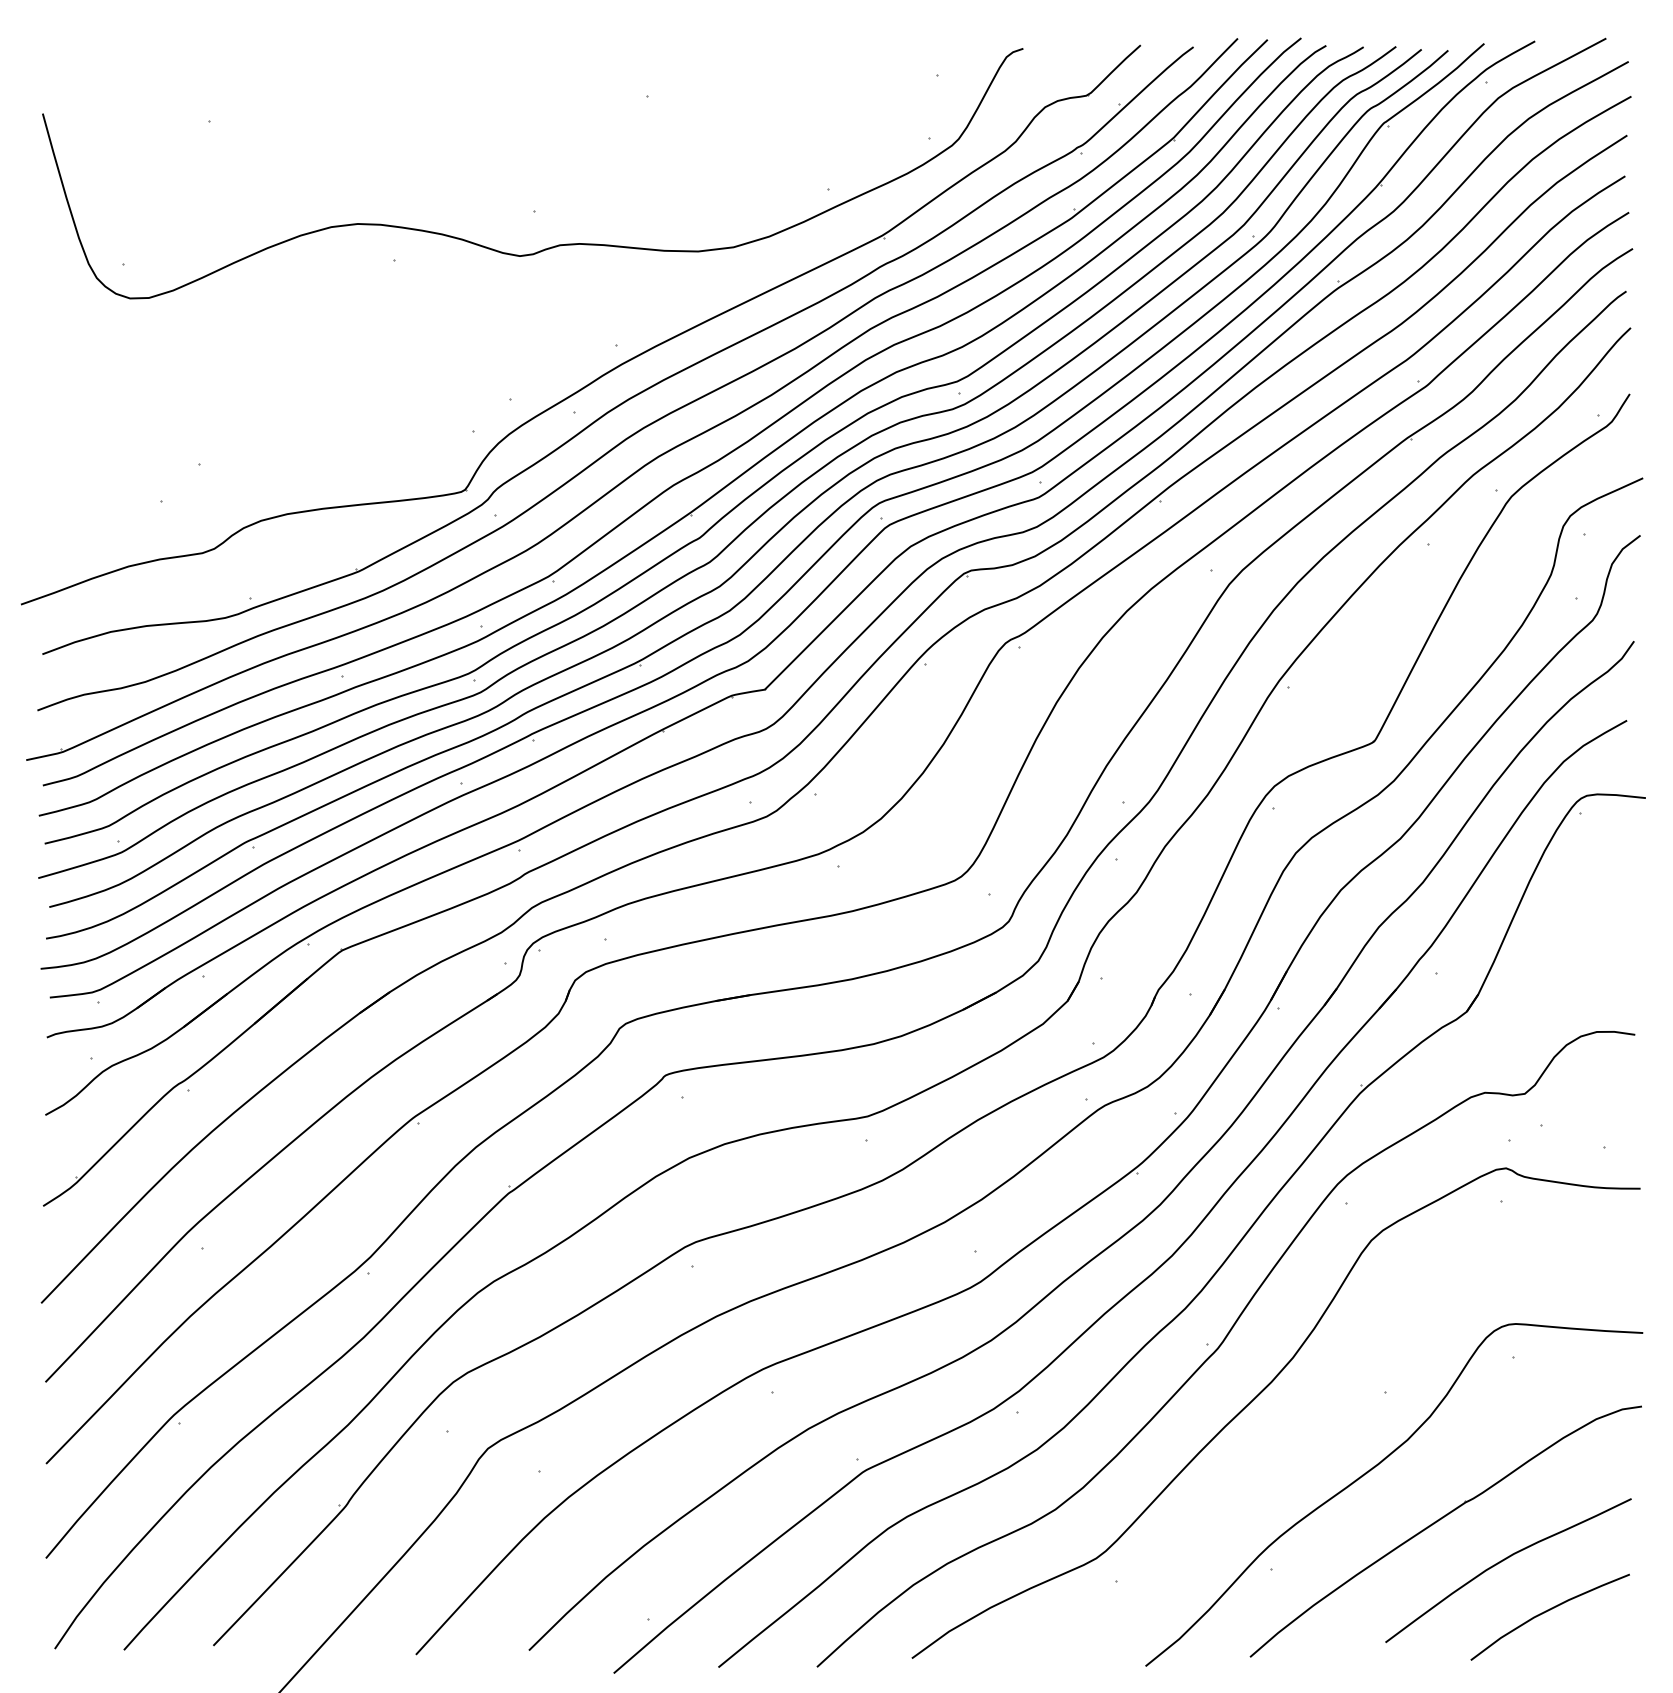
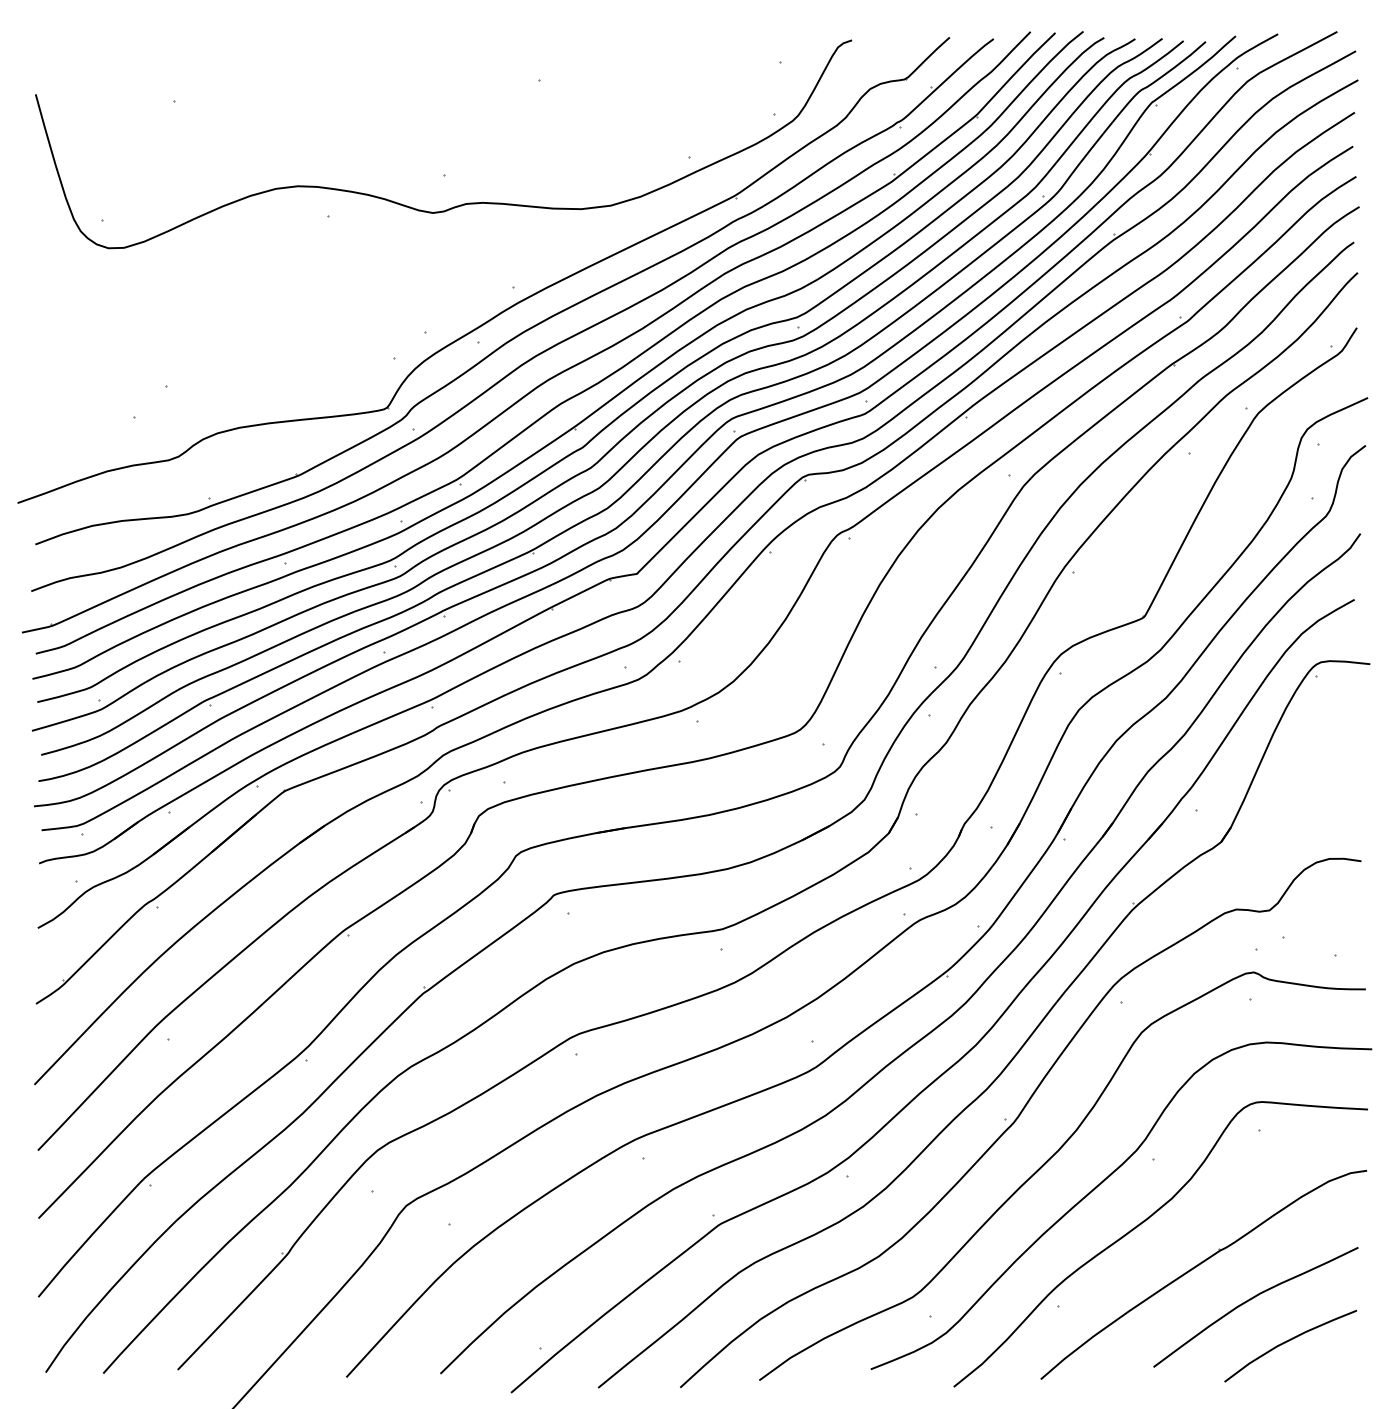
curve: (1325, 1420) -> (1103, 1182), added

